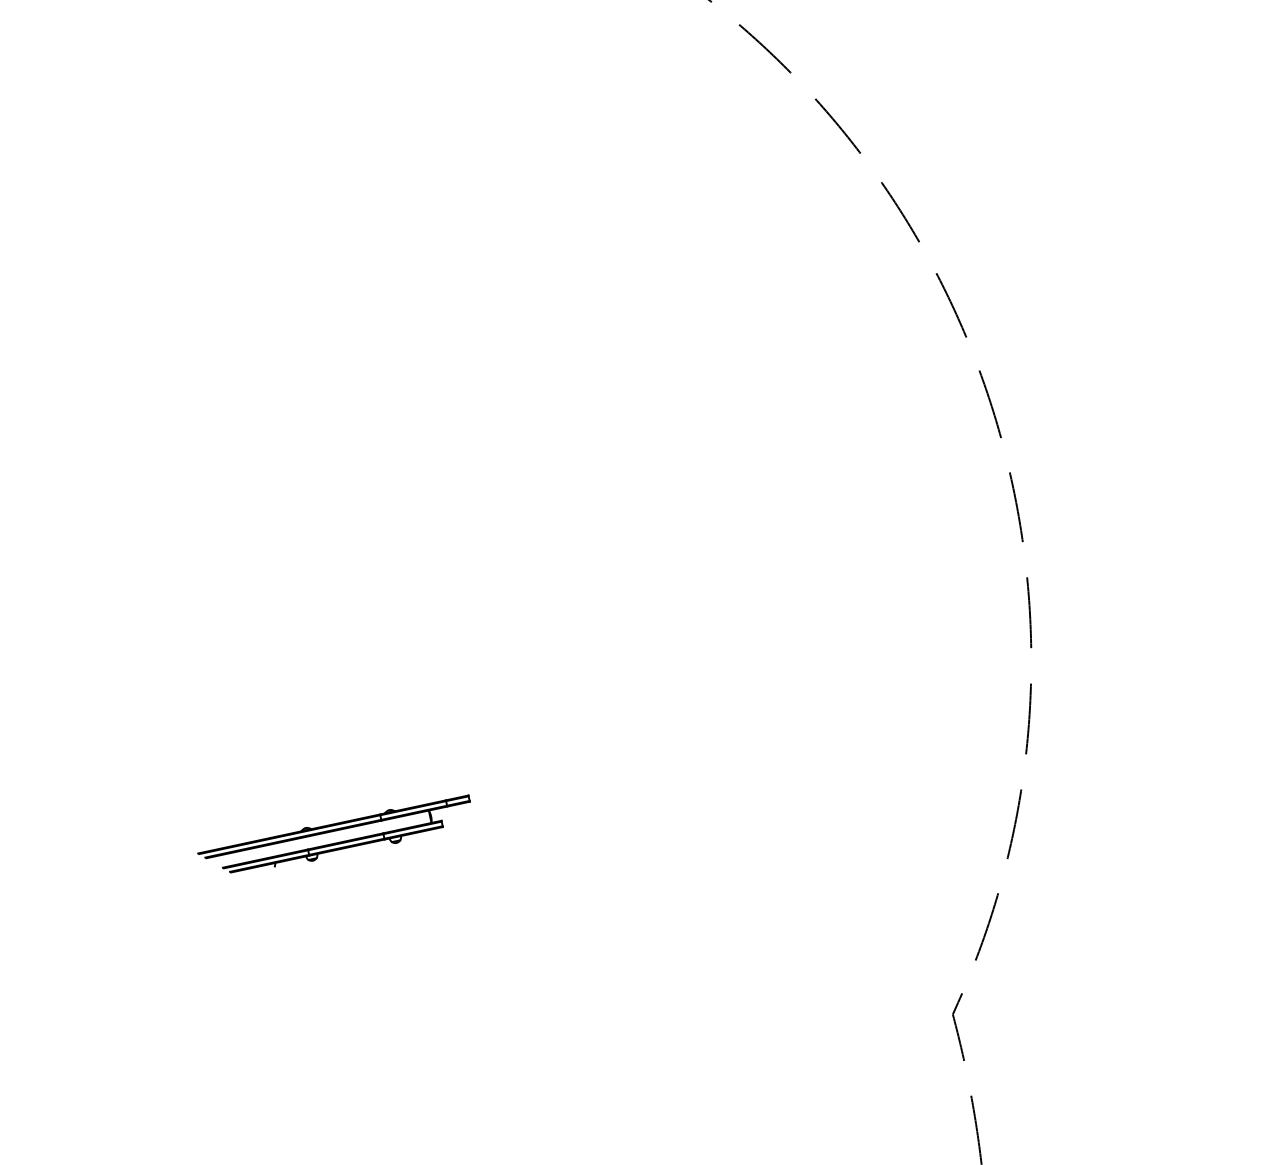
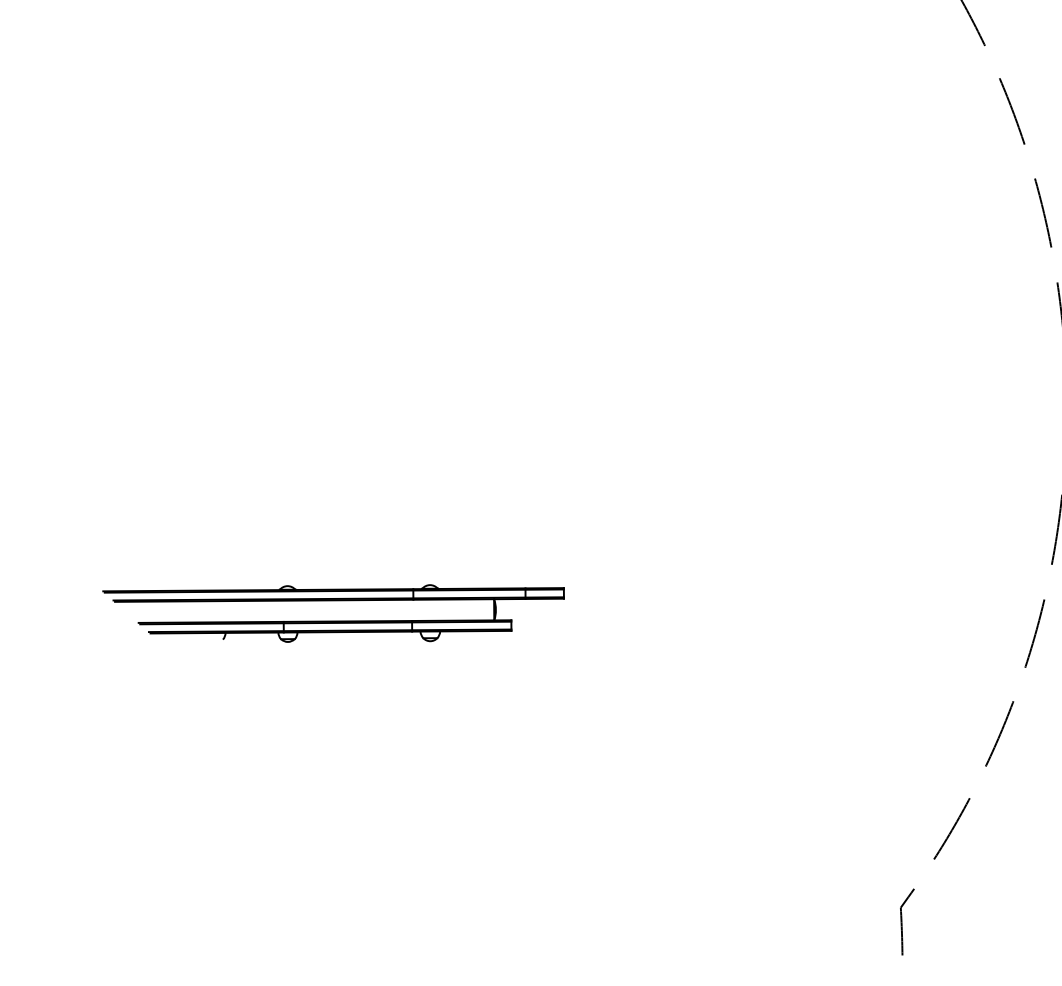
part: (333, 833) -> (331, 604), size x1.67

